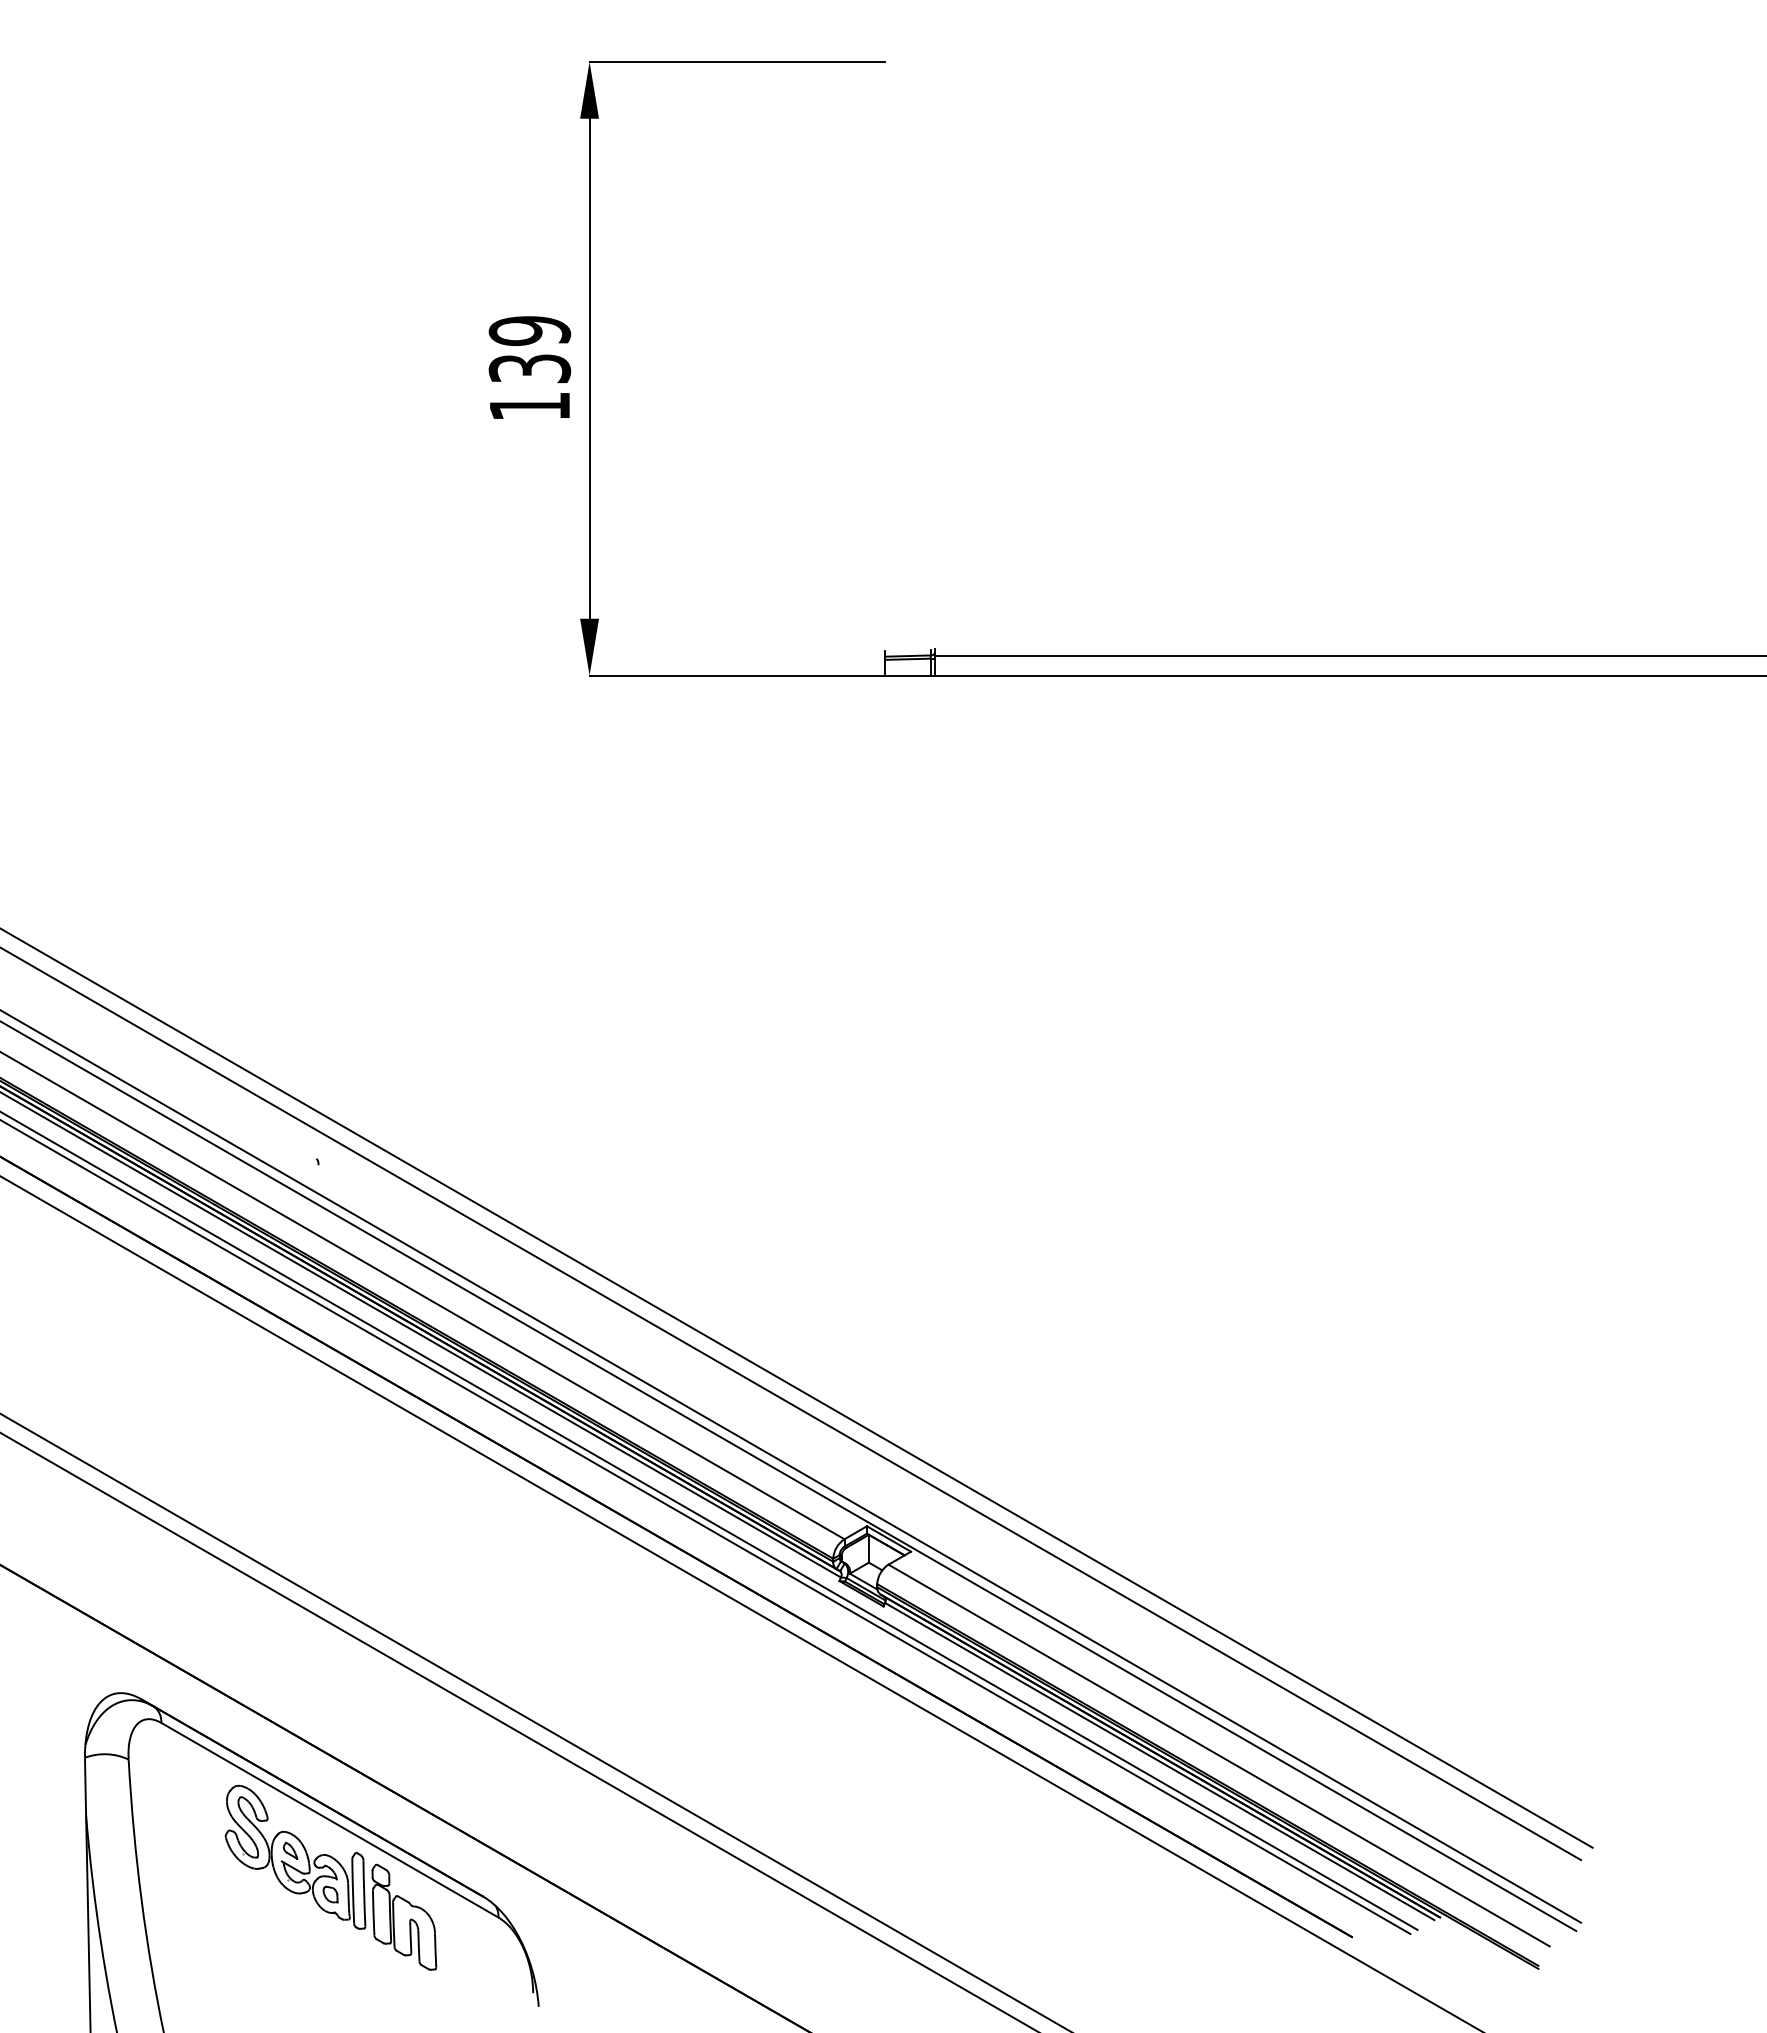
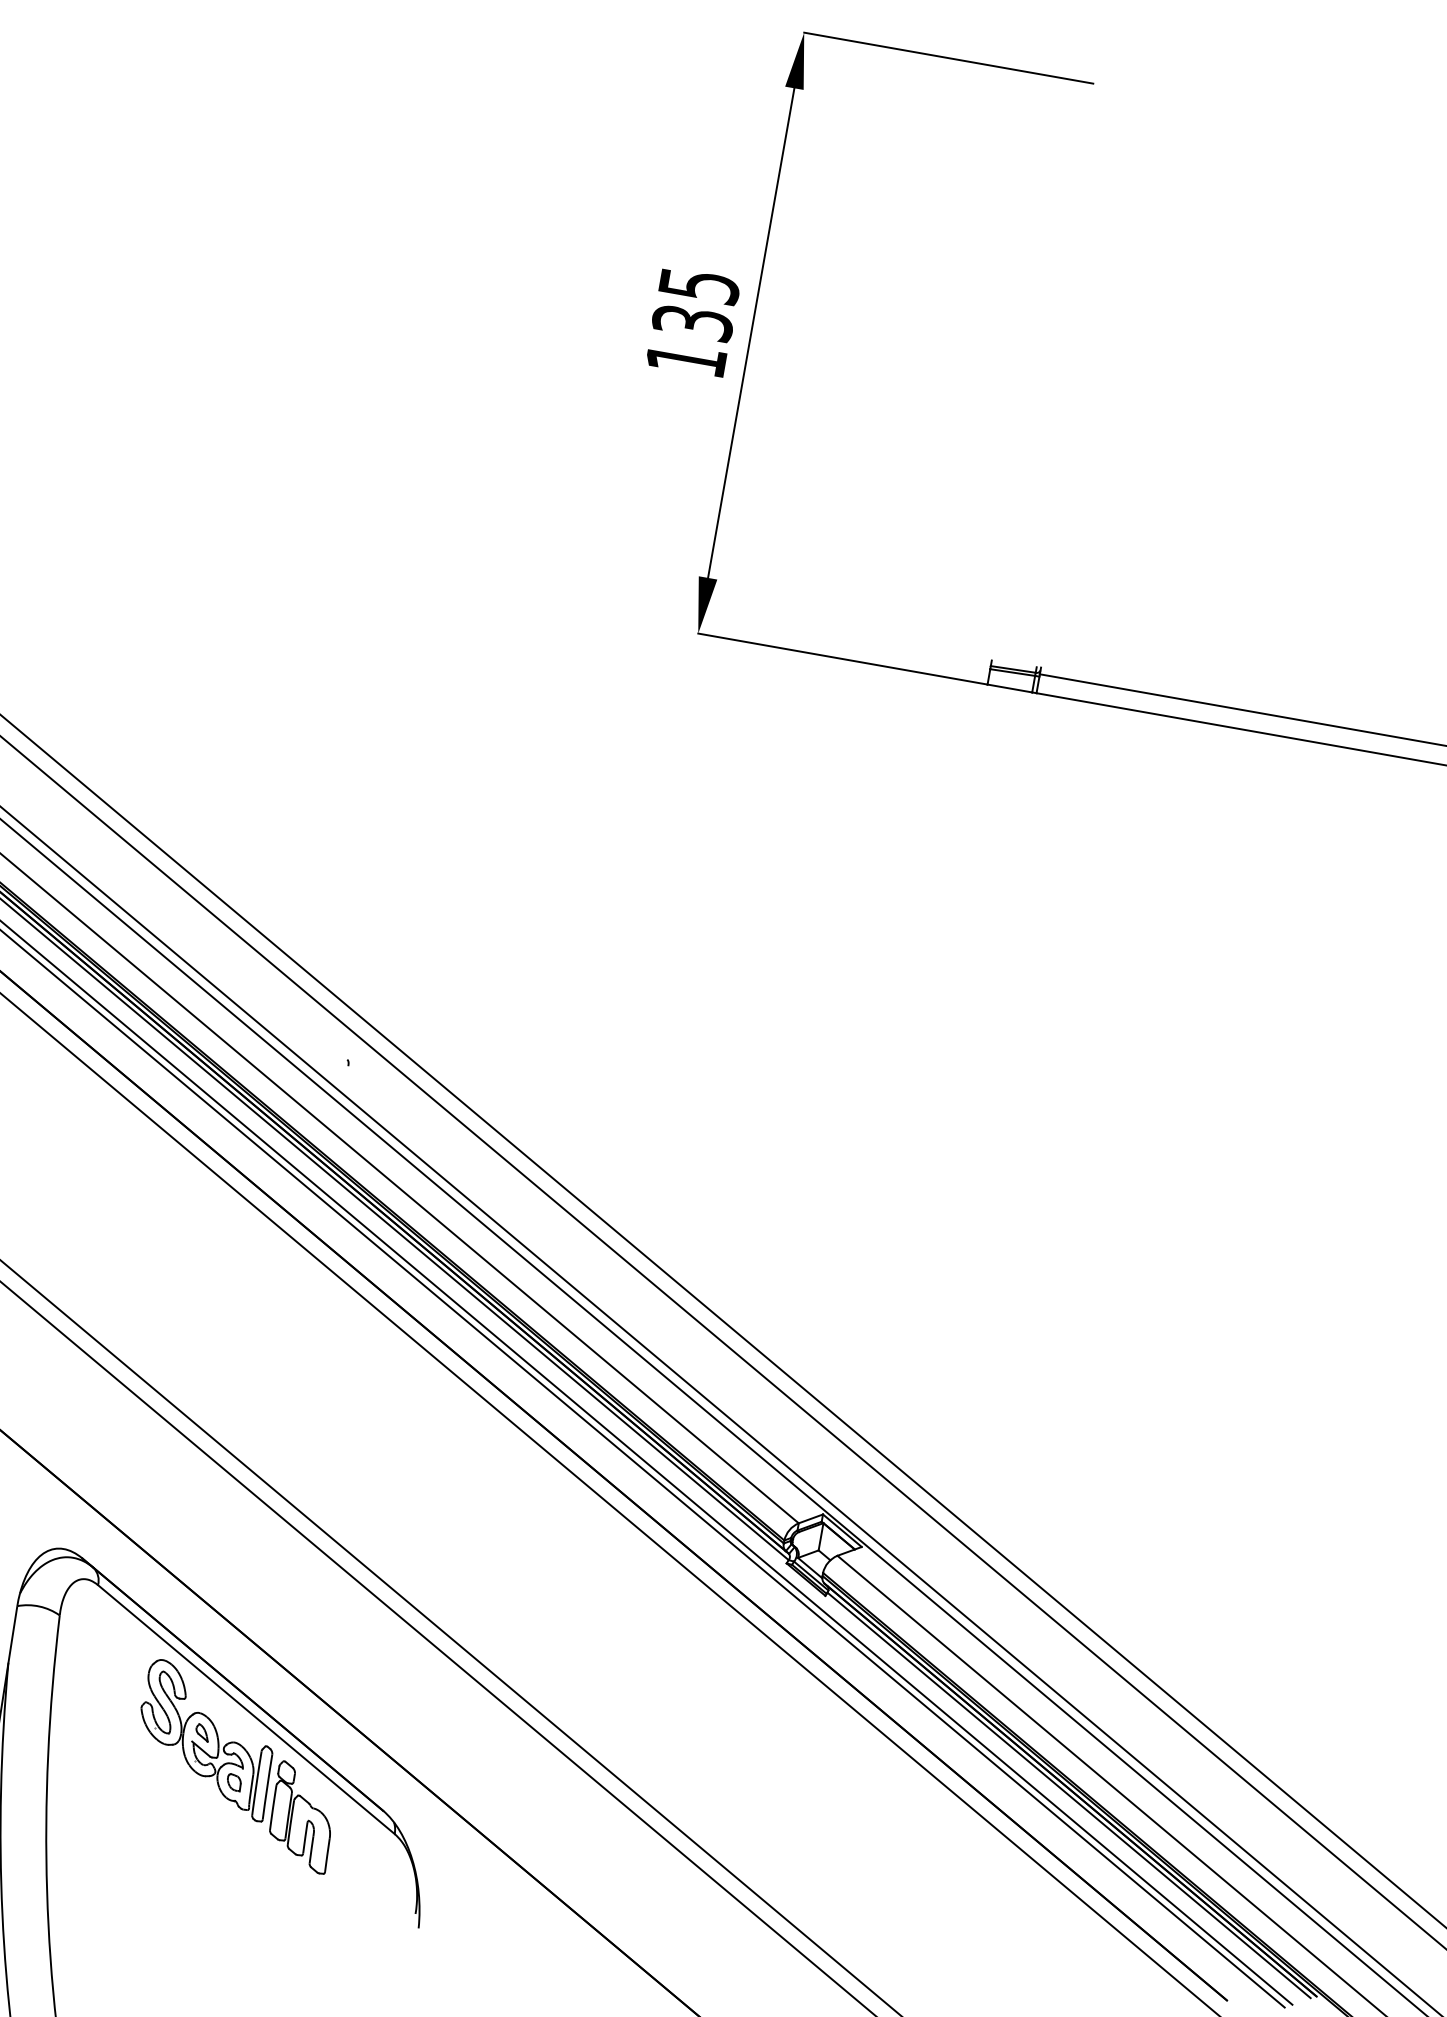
text: (529, 330) -> (699, 285), 139 -> 135

